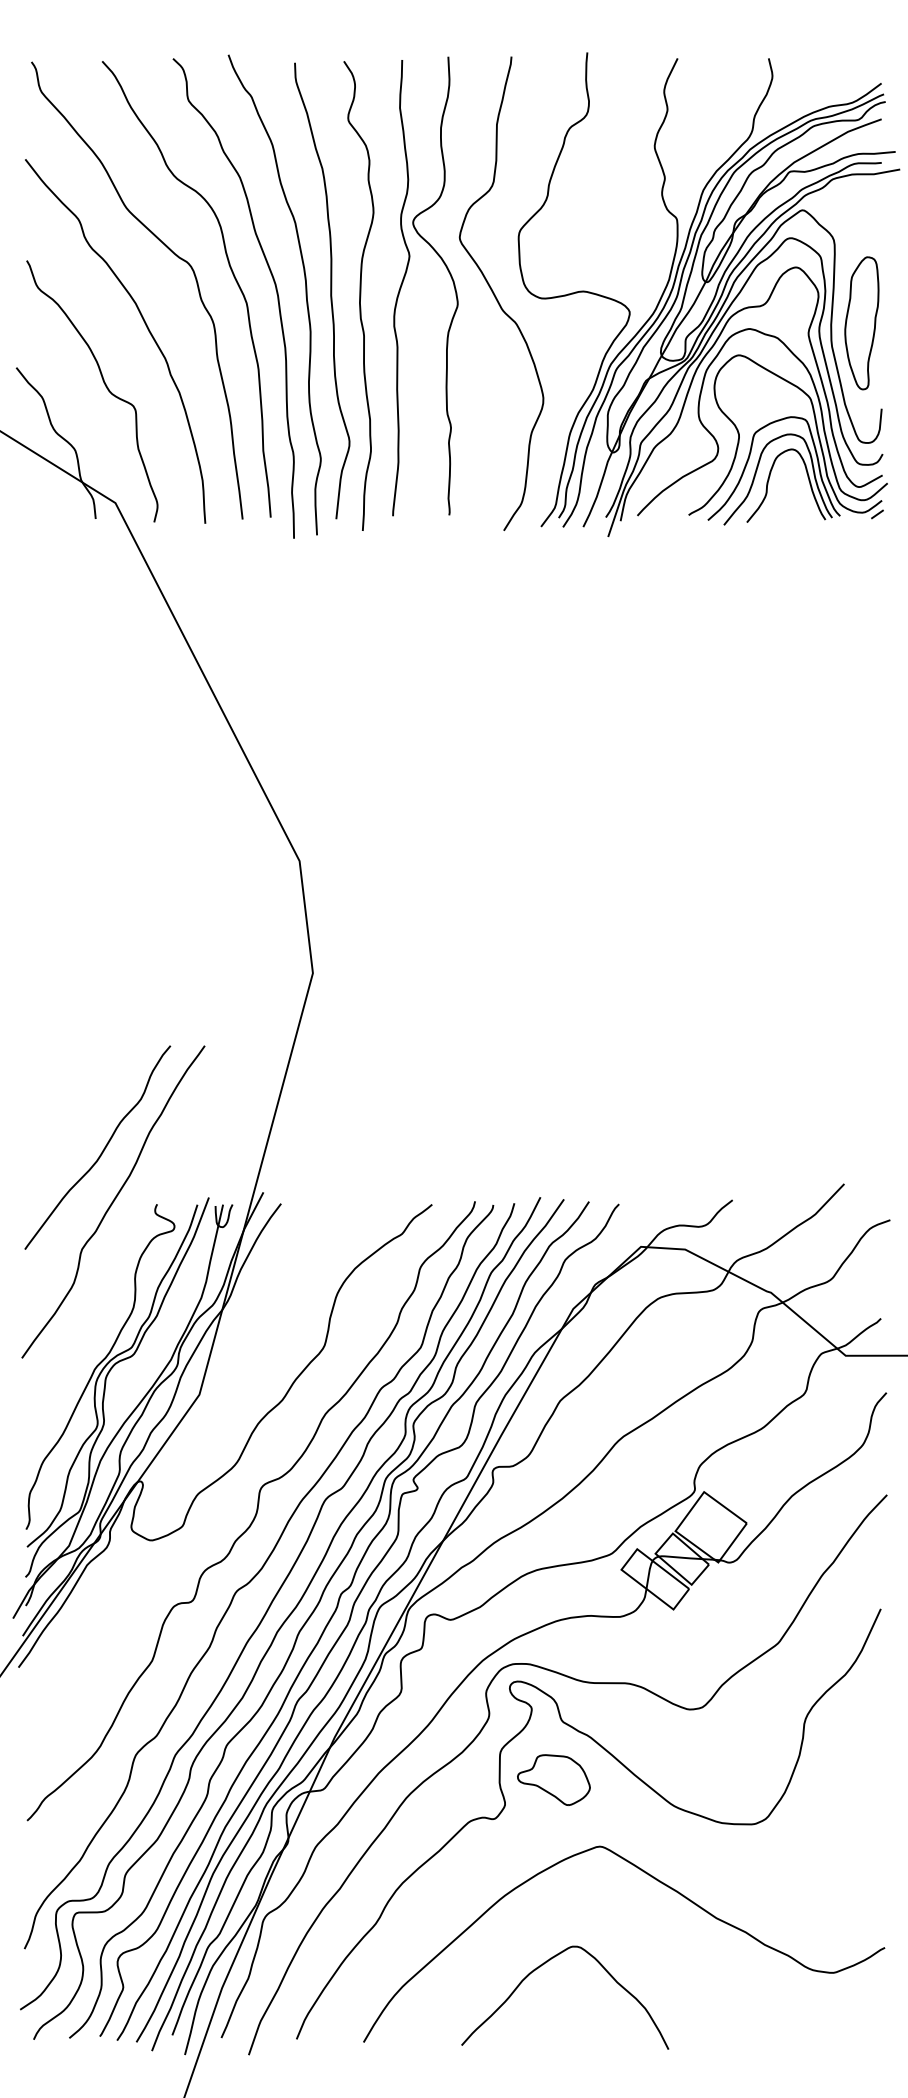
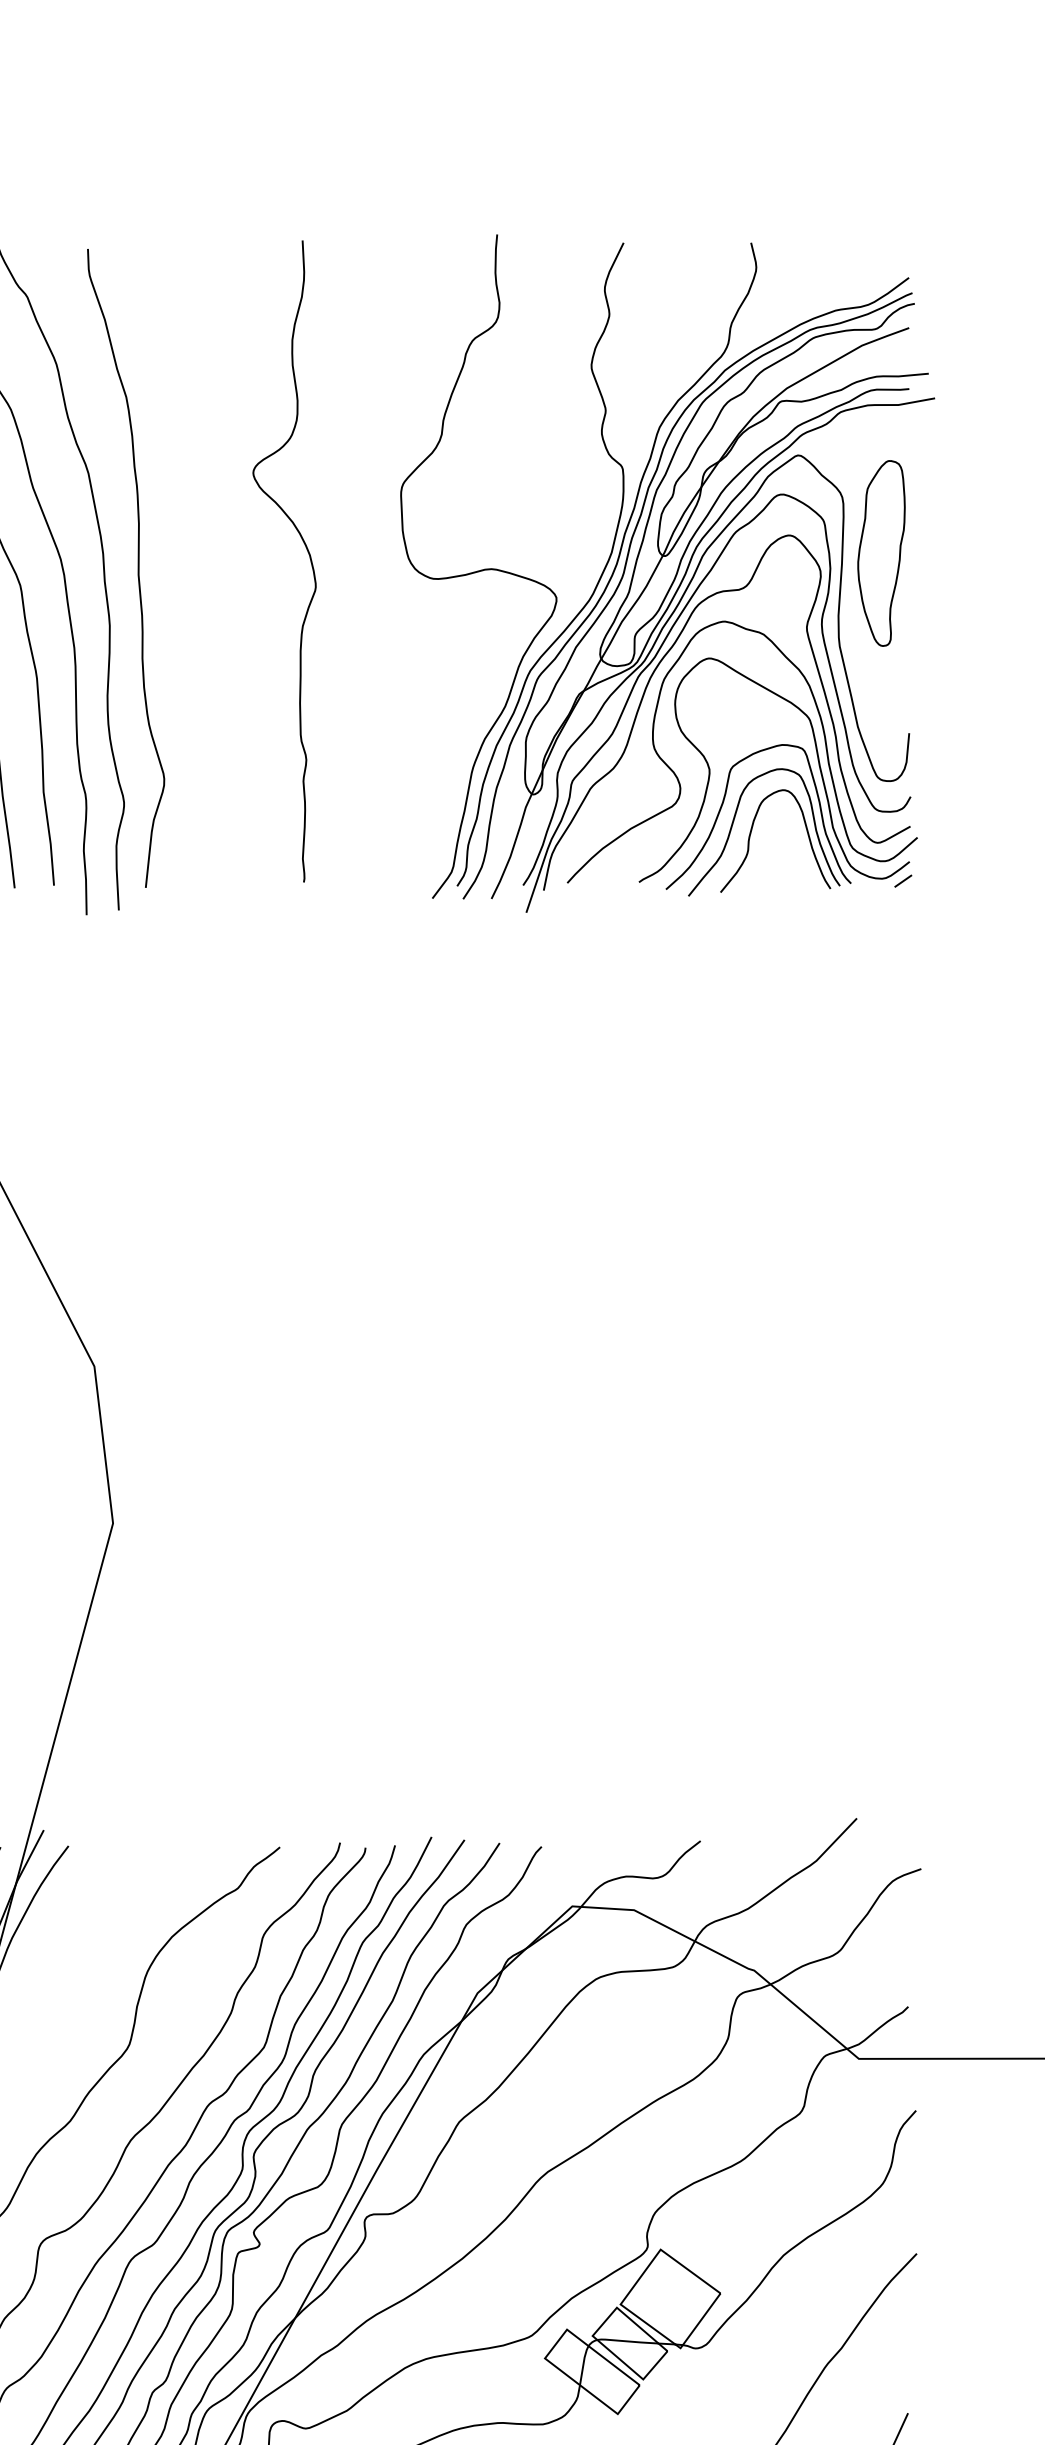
curve: (401, 288) -> (237, 564), removed
curve: (359, 295) -> (178, 574), removed
curve: (496, 296) -> (370, 576), removed
part: (861, 323) -> (880, 553), moved

